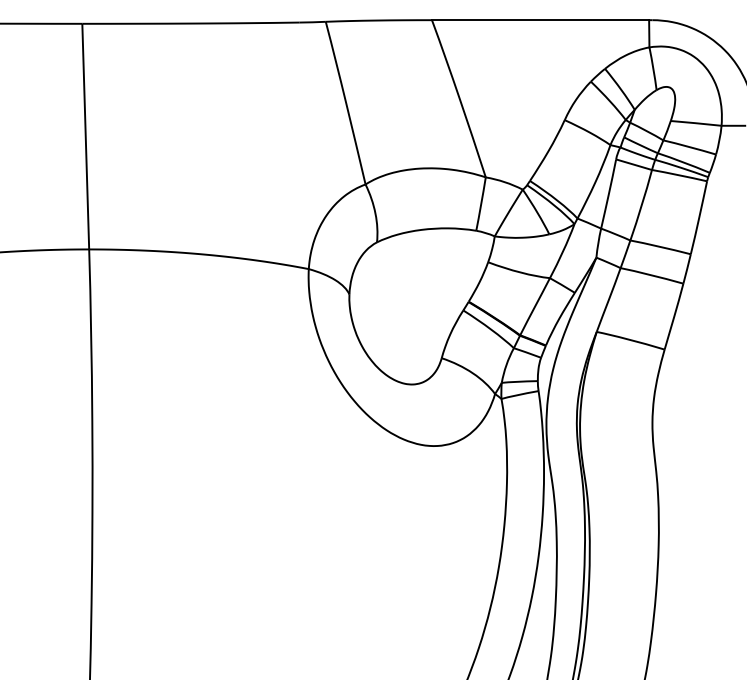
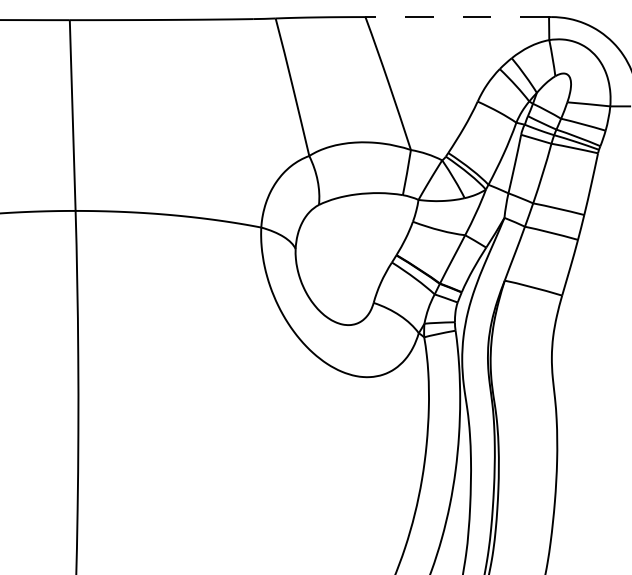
line: (540, 20) -> (457, 17), solid -> dashed

